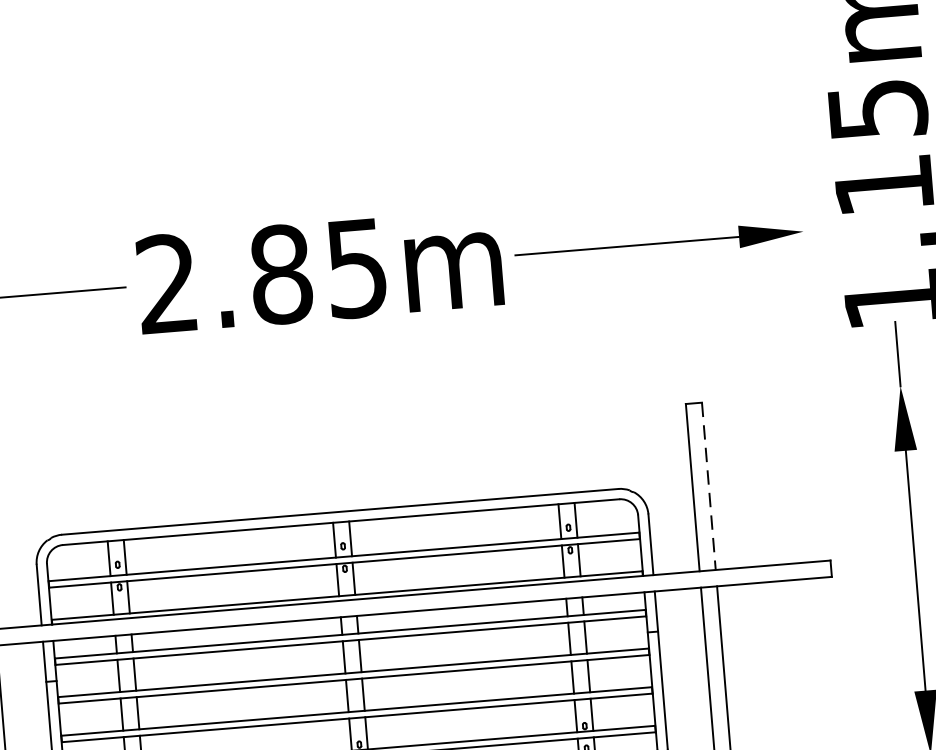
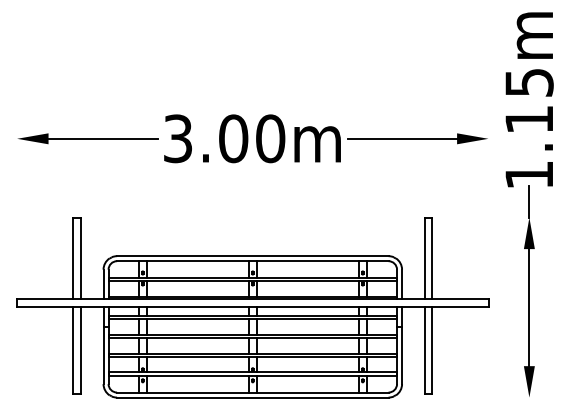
text: (262, 275) -> (224, 138), 2.85m -> 3.00m
line: (708, 486) -> (432, 258), dashed -> solid

